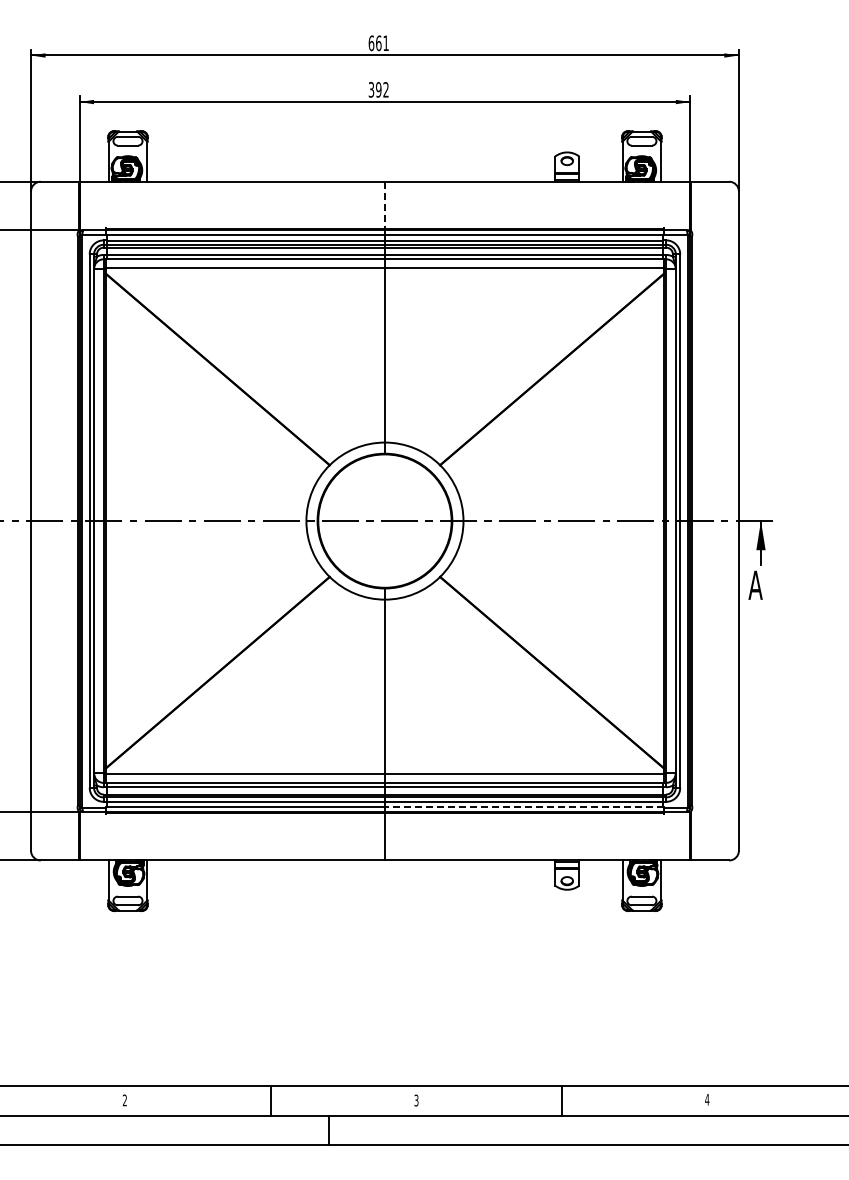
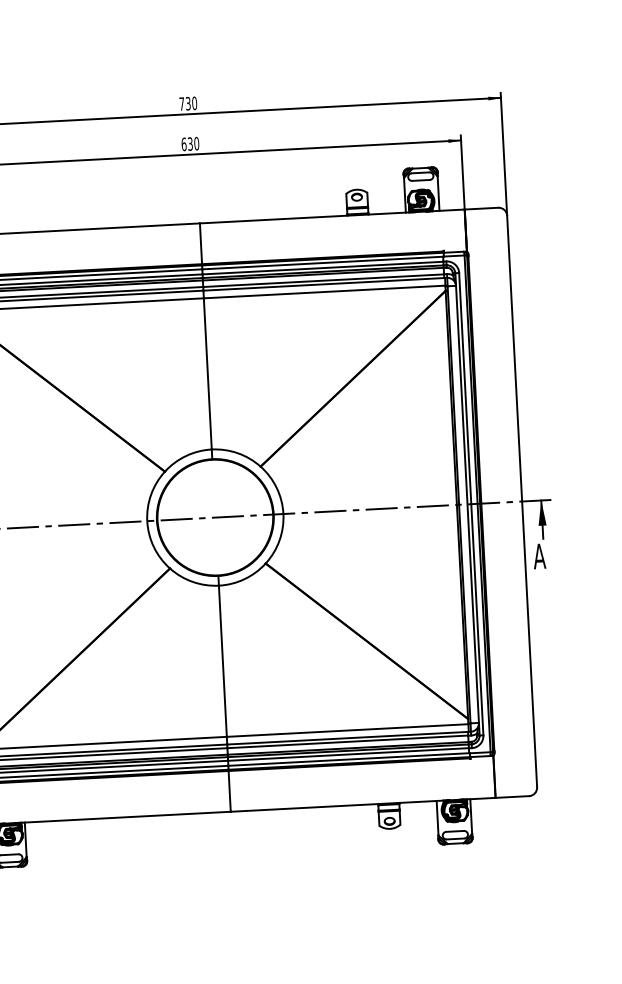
text: (378, 43) -> (188, 103), 661 -> 730
text: (378, 89) -> (190, 143), 392 -> 630
line: (384, 205) -> (200, 244), dashed -> solid
line: (523, 807) -> (348, 759), dashed -> solid

